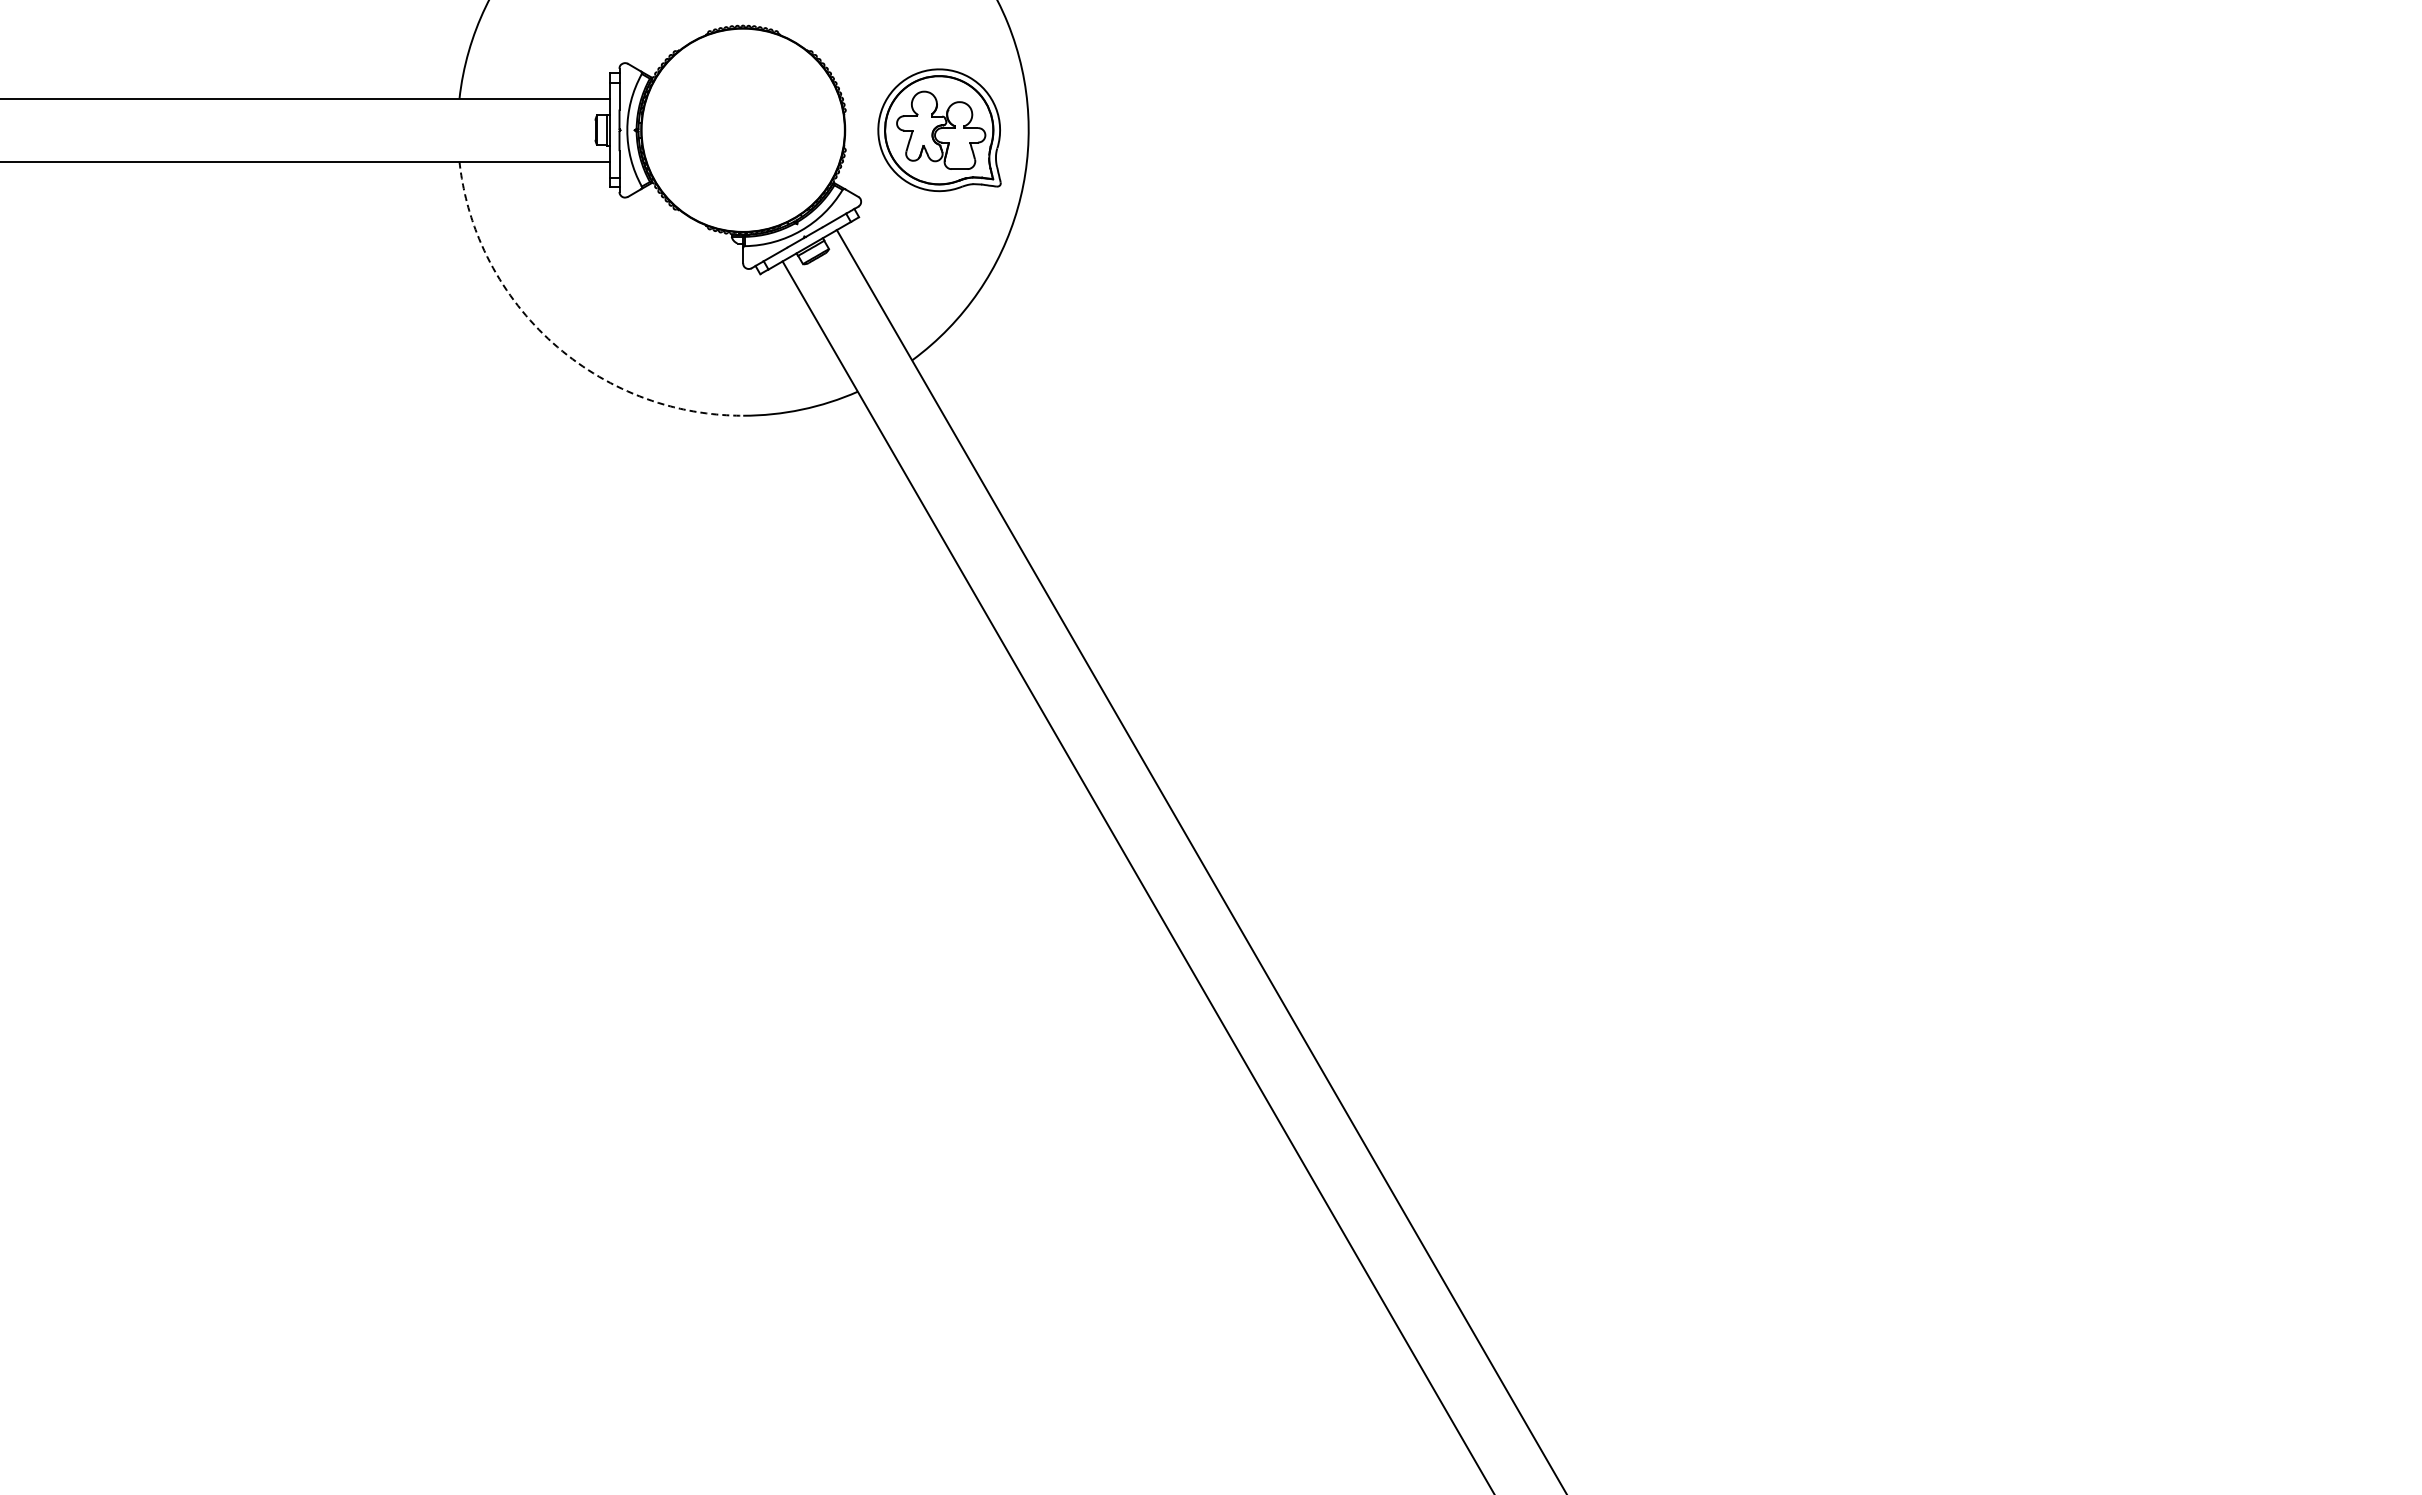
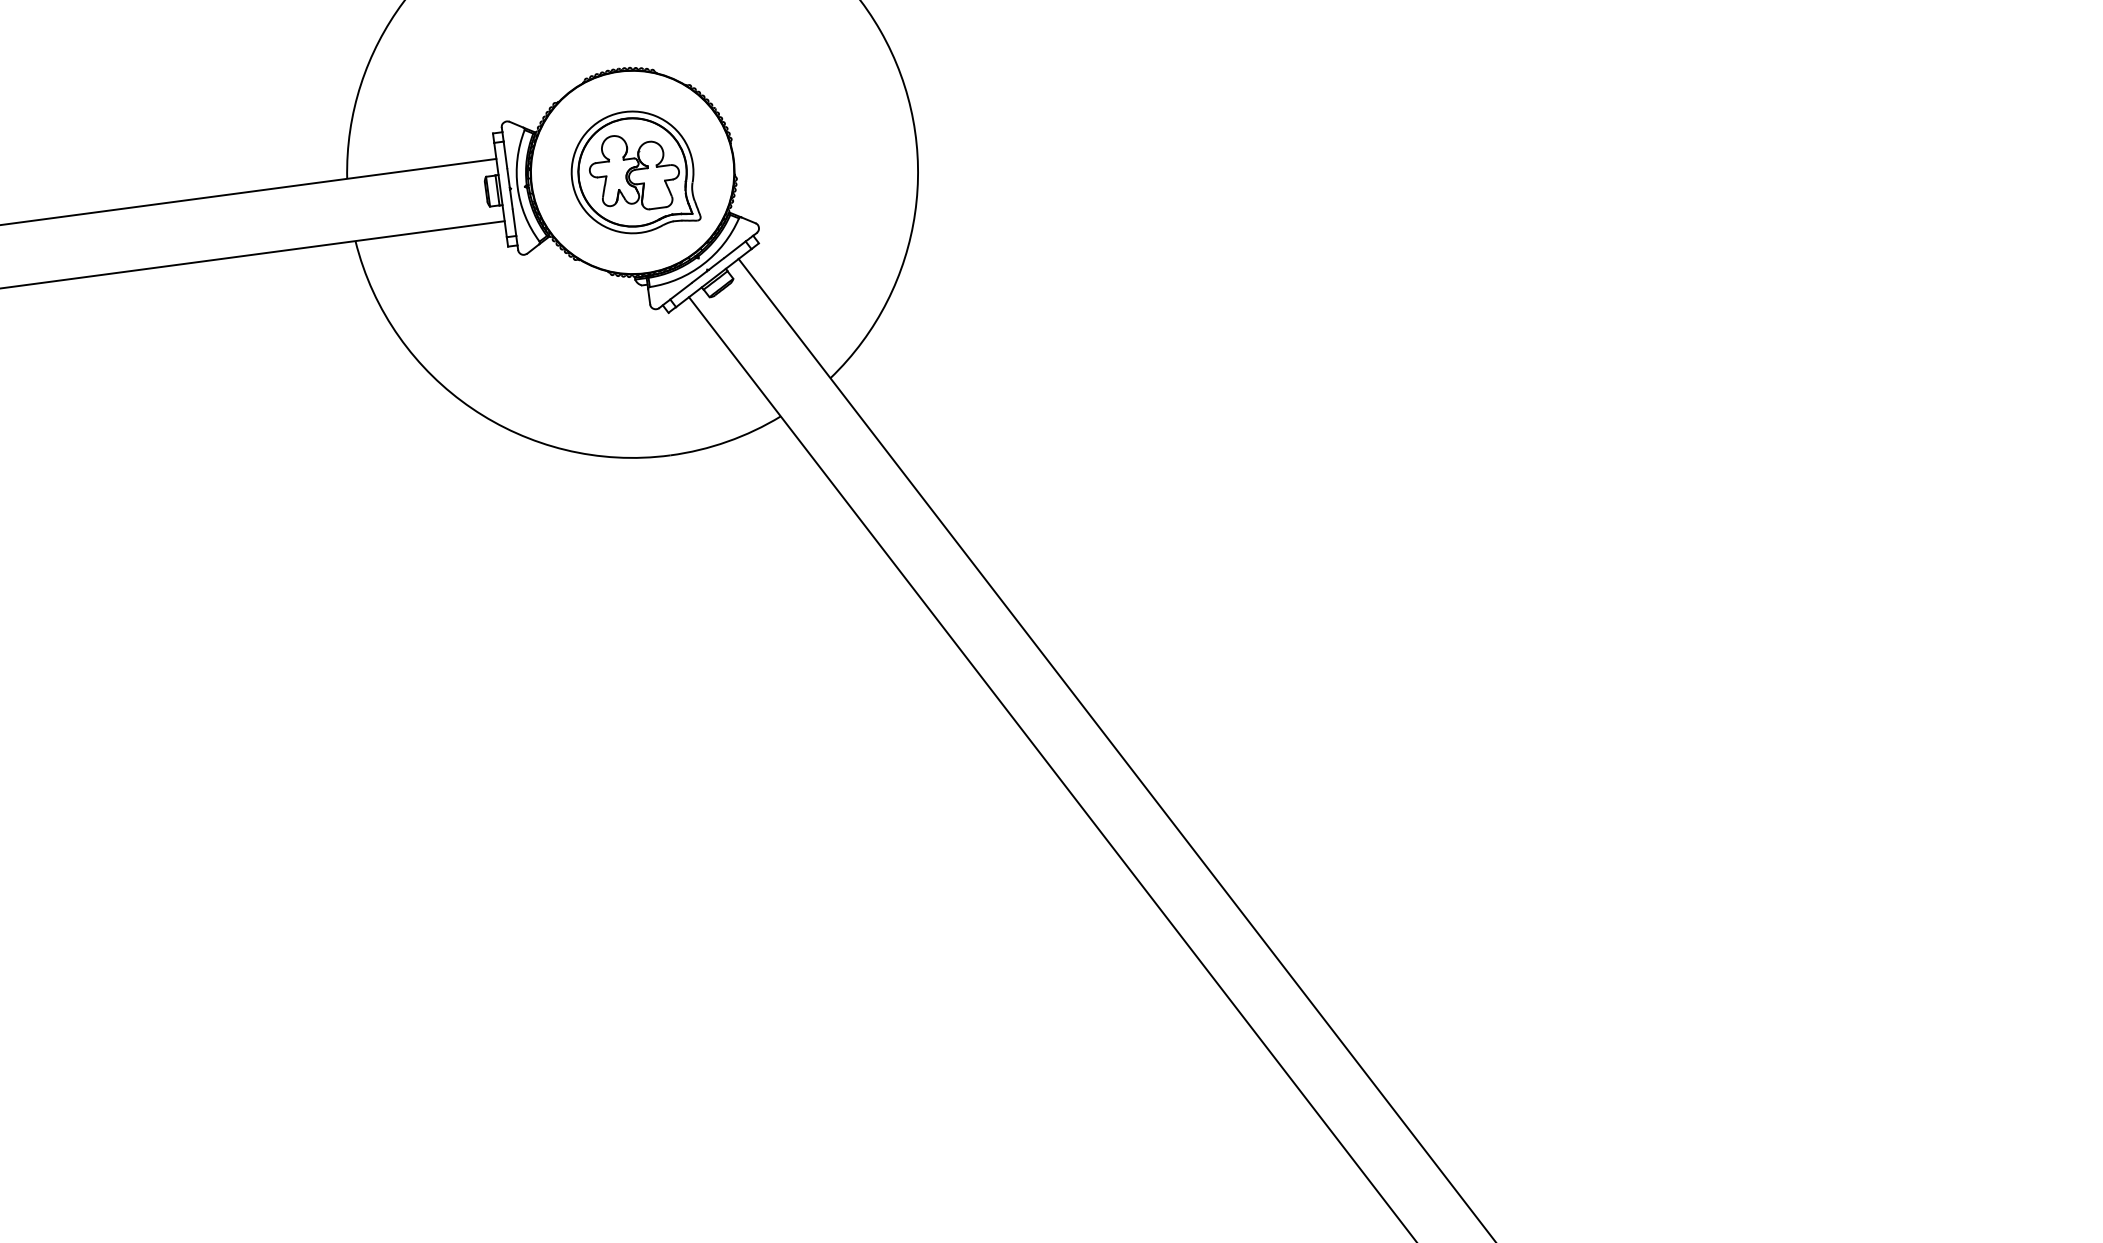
part: (939, 130) -> (632, 172), moved
arc: (552, 342) -> (471, 408), dashed -> solid

